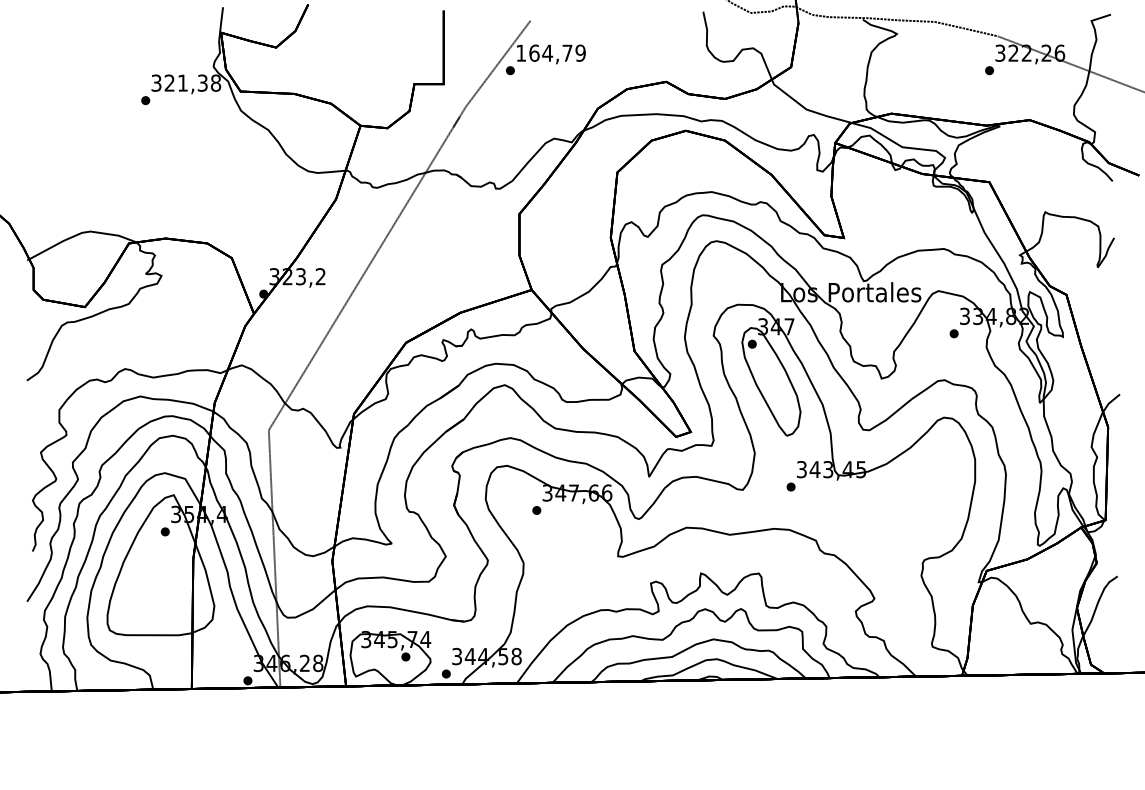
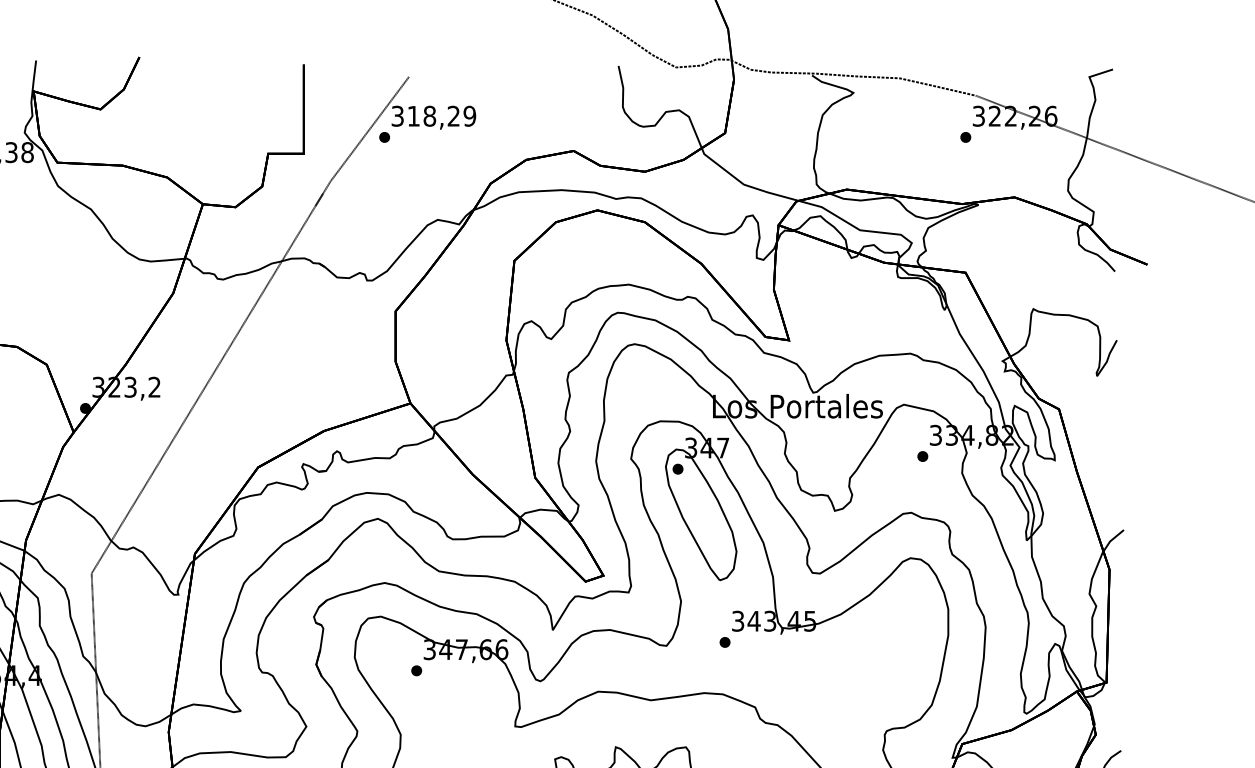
text: (544, 52) -> (425, 115), 164,79 -> 318,29

